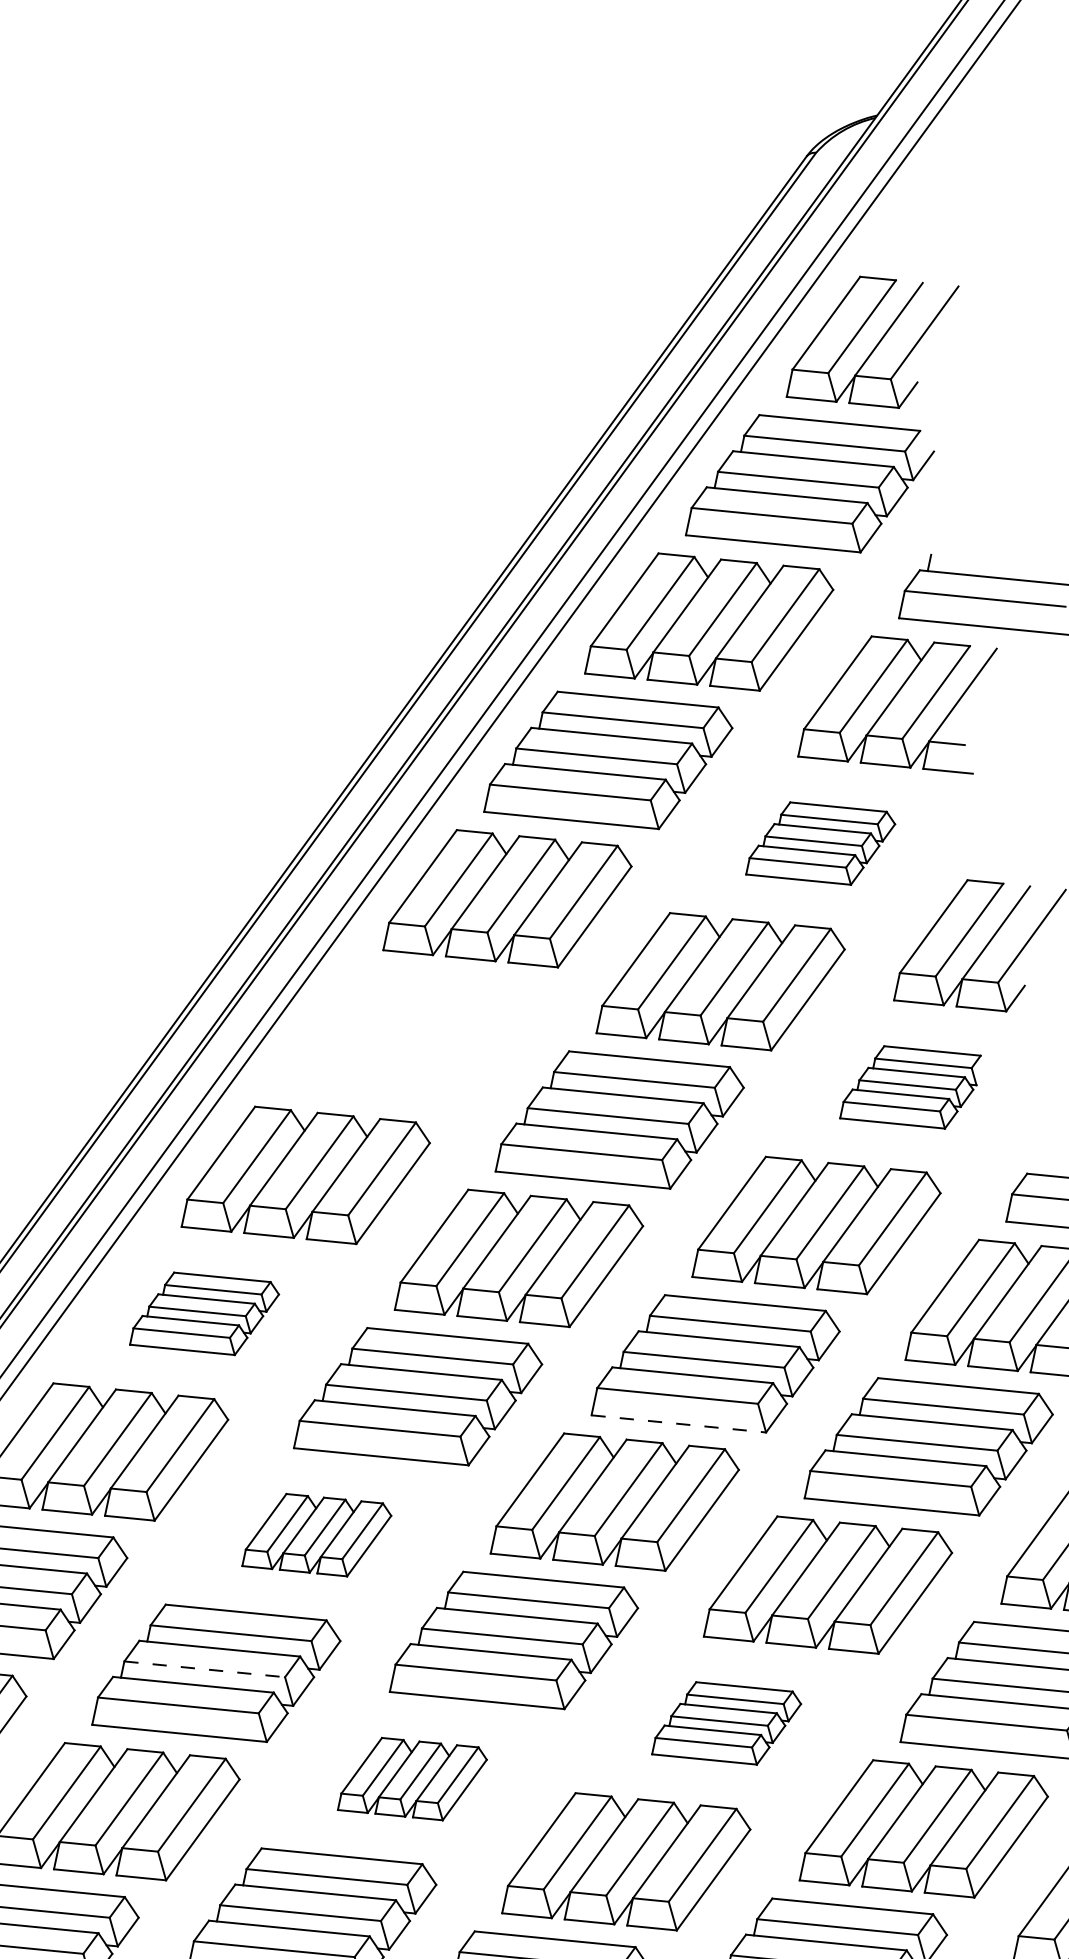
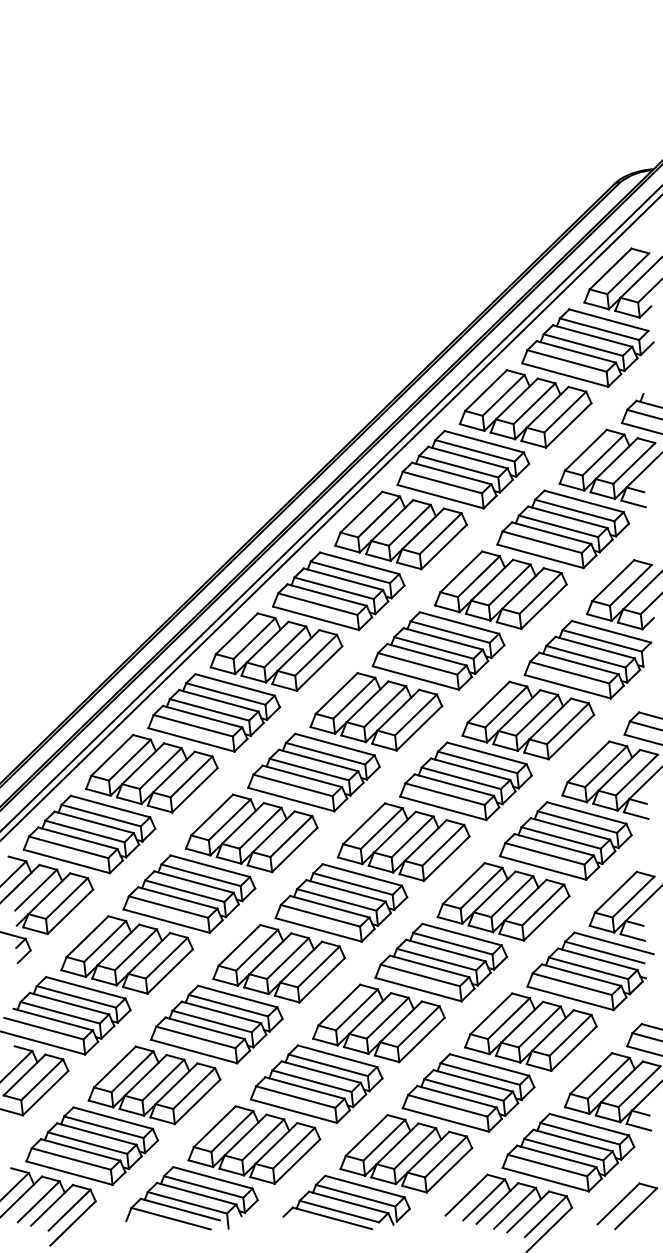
part: (818, 844) -> (562, 529), size x1.67
part: (404, 1037) -> (338, 591), added
part: (909, 1087) -> (587, 659), size x1.67
part: (203, 1313) -> (214, 712), size x1.67
line: (679, 1424) -> (443, 808), dashed -> solid
part: (315, 1535) -> (251, 833), size x1.67
line: (206, 1669) -> (185, 891), dashed -> solid
part: (725, 1723) -> (441, 962), size x1.67
part: (410, 1778) -> (278, 963), size x1.67

